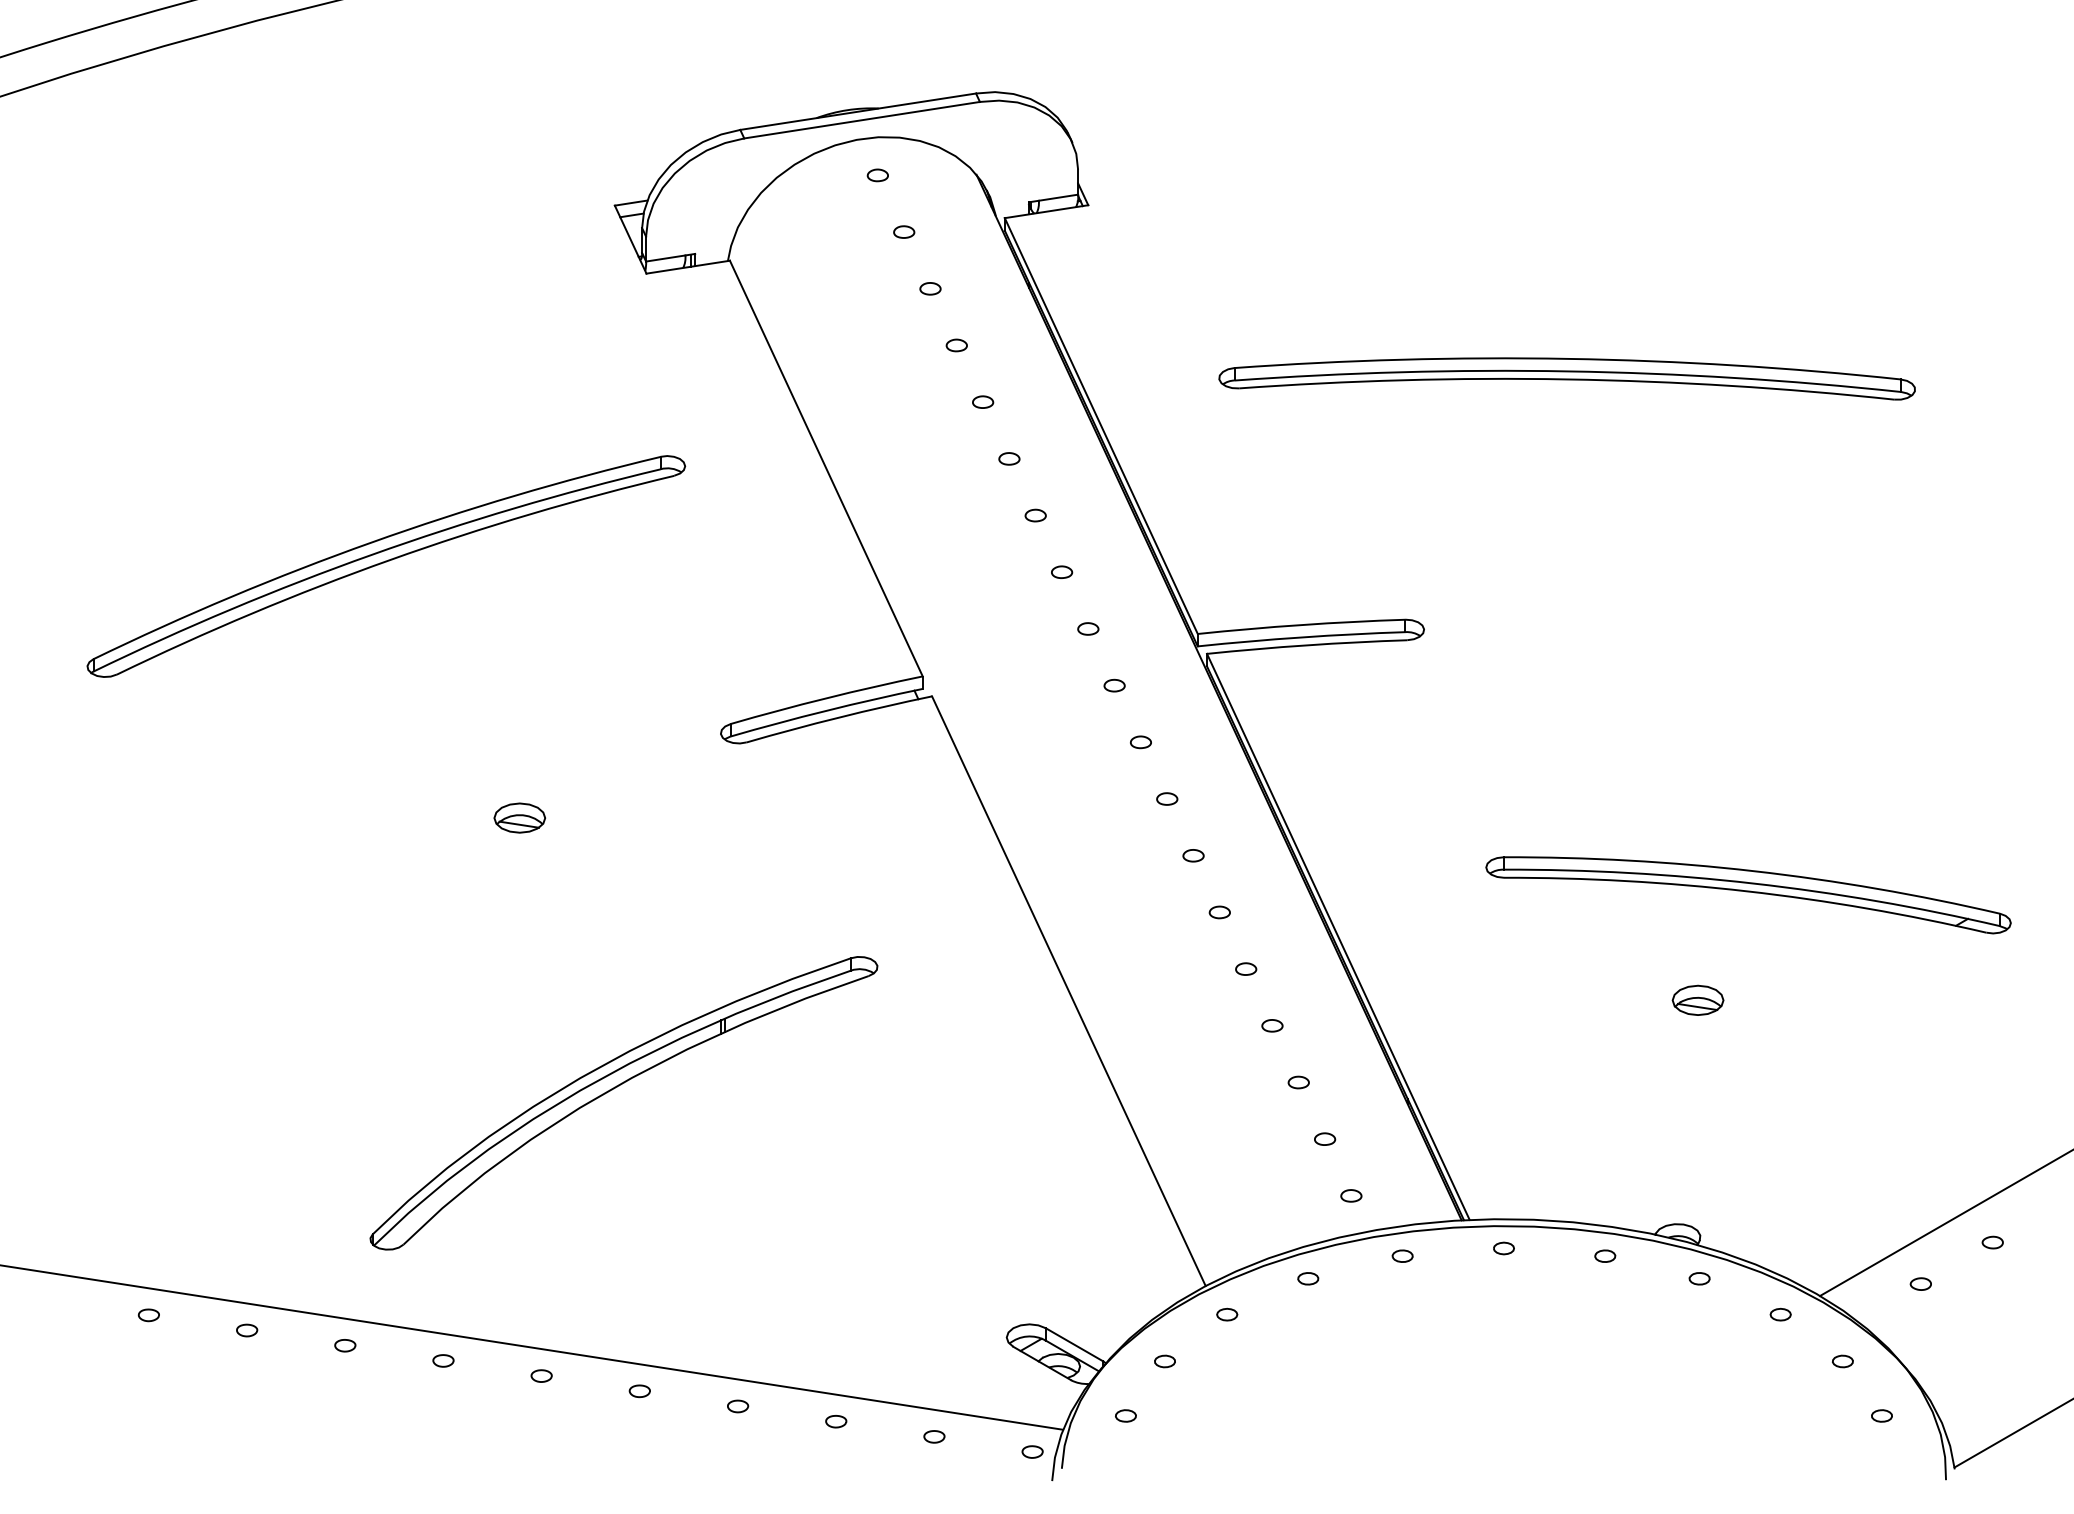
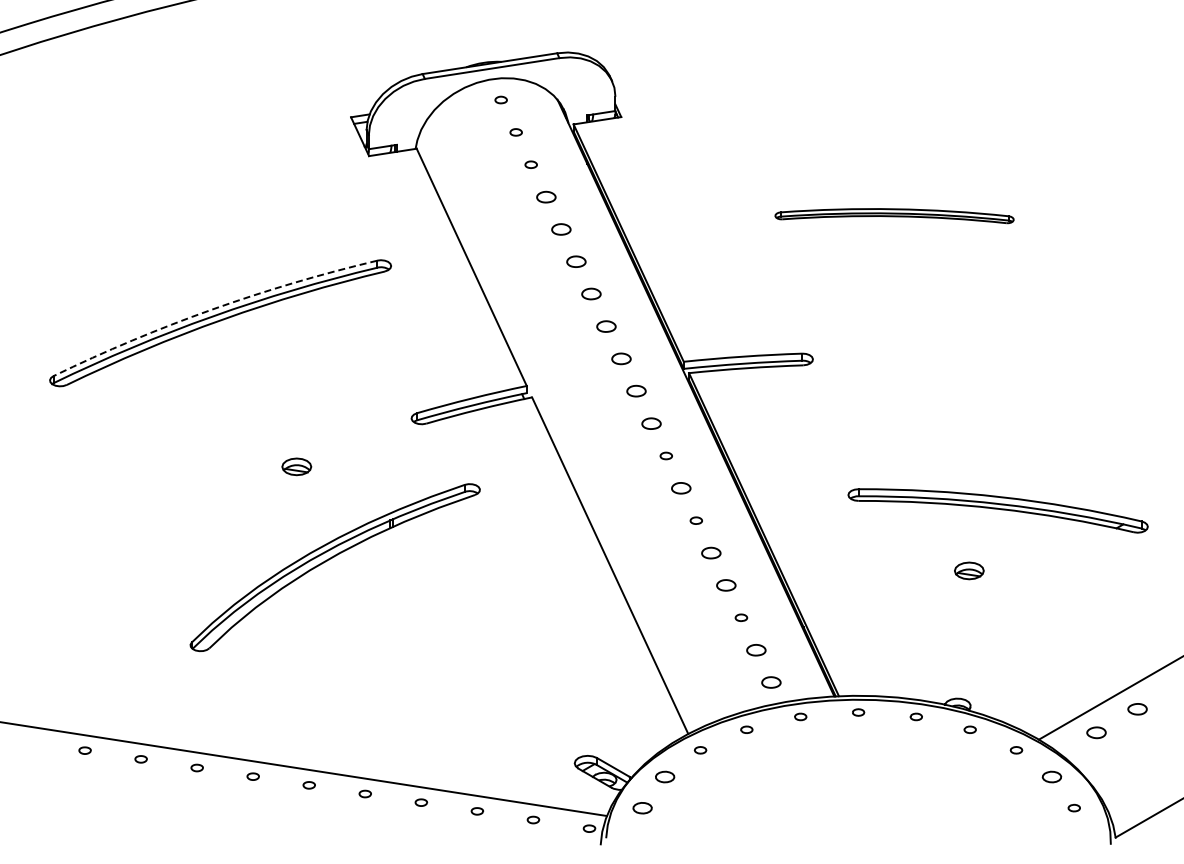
part: (955, 344) -> (545, 196), size x1.6
part: (1566, 377) -> (894, 215), size x0.6
part: (981, 402) -> (560, 229), size x1.6
part: (1008, 458) -> (575, 261), size x1.6
part: (1034, 516) -> (590, 294), size x1.6
arc: (372, 542) -> (212, 309), solid -> dashed
part: (1060, 572) -> (605, 326), size x1.6
part: (1086, 628) -> (620, 358), size x1.6
part: (1113, 686) -> (635, 391), size x1.6
part: (1139, 742) -> (650, 423), size x1.6
part: (1193, 855) -> (681, 488), size x1.6
part: (1246, 968) -> (711, 552), size x1.6
part: (1272, 1025) -> (726, 585), size x1.6
part: (613, 1090) -> (329, 560), moved
part: (1325, 1138) -> (756, 649), size x1.6
part: (1351, 1195) -> (771, 682), size x1.6
part: (1992, 1241) -> (1137, 708), size x1.6
part: (1920, 1283) -> (1096, 732), size x1.6
part: (1164, 1360) -> (664, 776), size x1.6
part: (1842, 1360) -> (1051, 776), size x1.6
part: (1125, 1414) -> (642, 807), size x1.6

